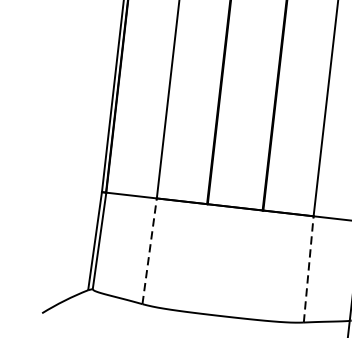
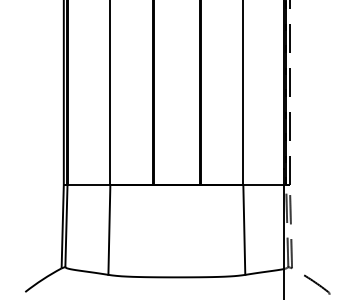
line: (149, 250) -> (109, 229), dashed -> solid
line: (308, 268) -> (244, 229), dashed -> solid

